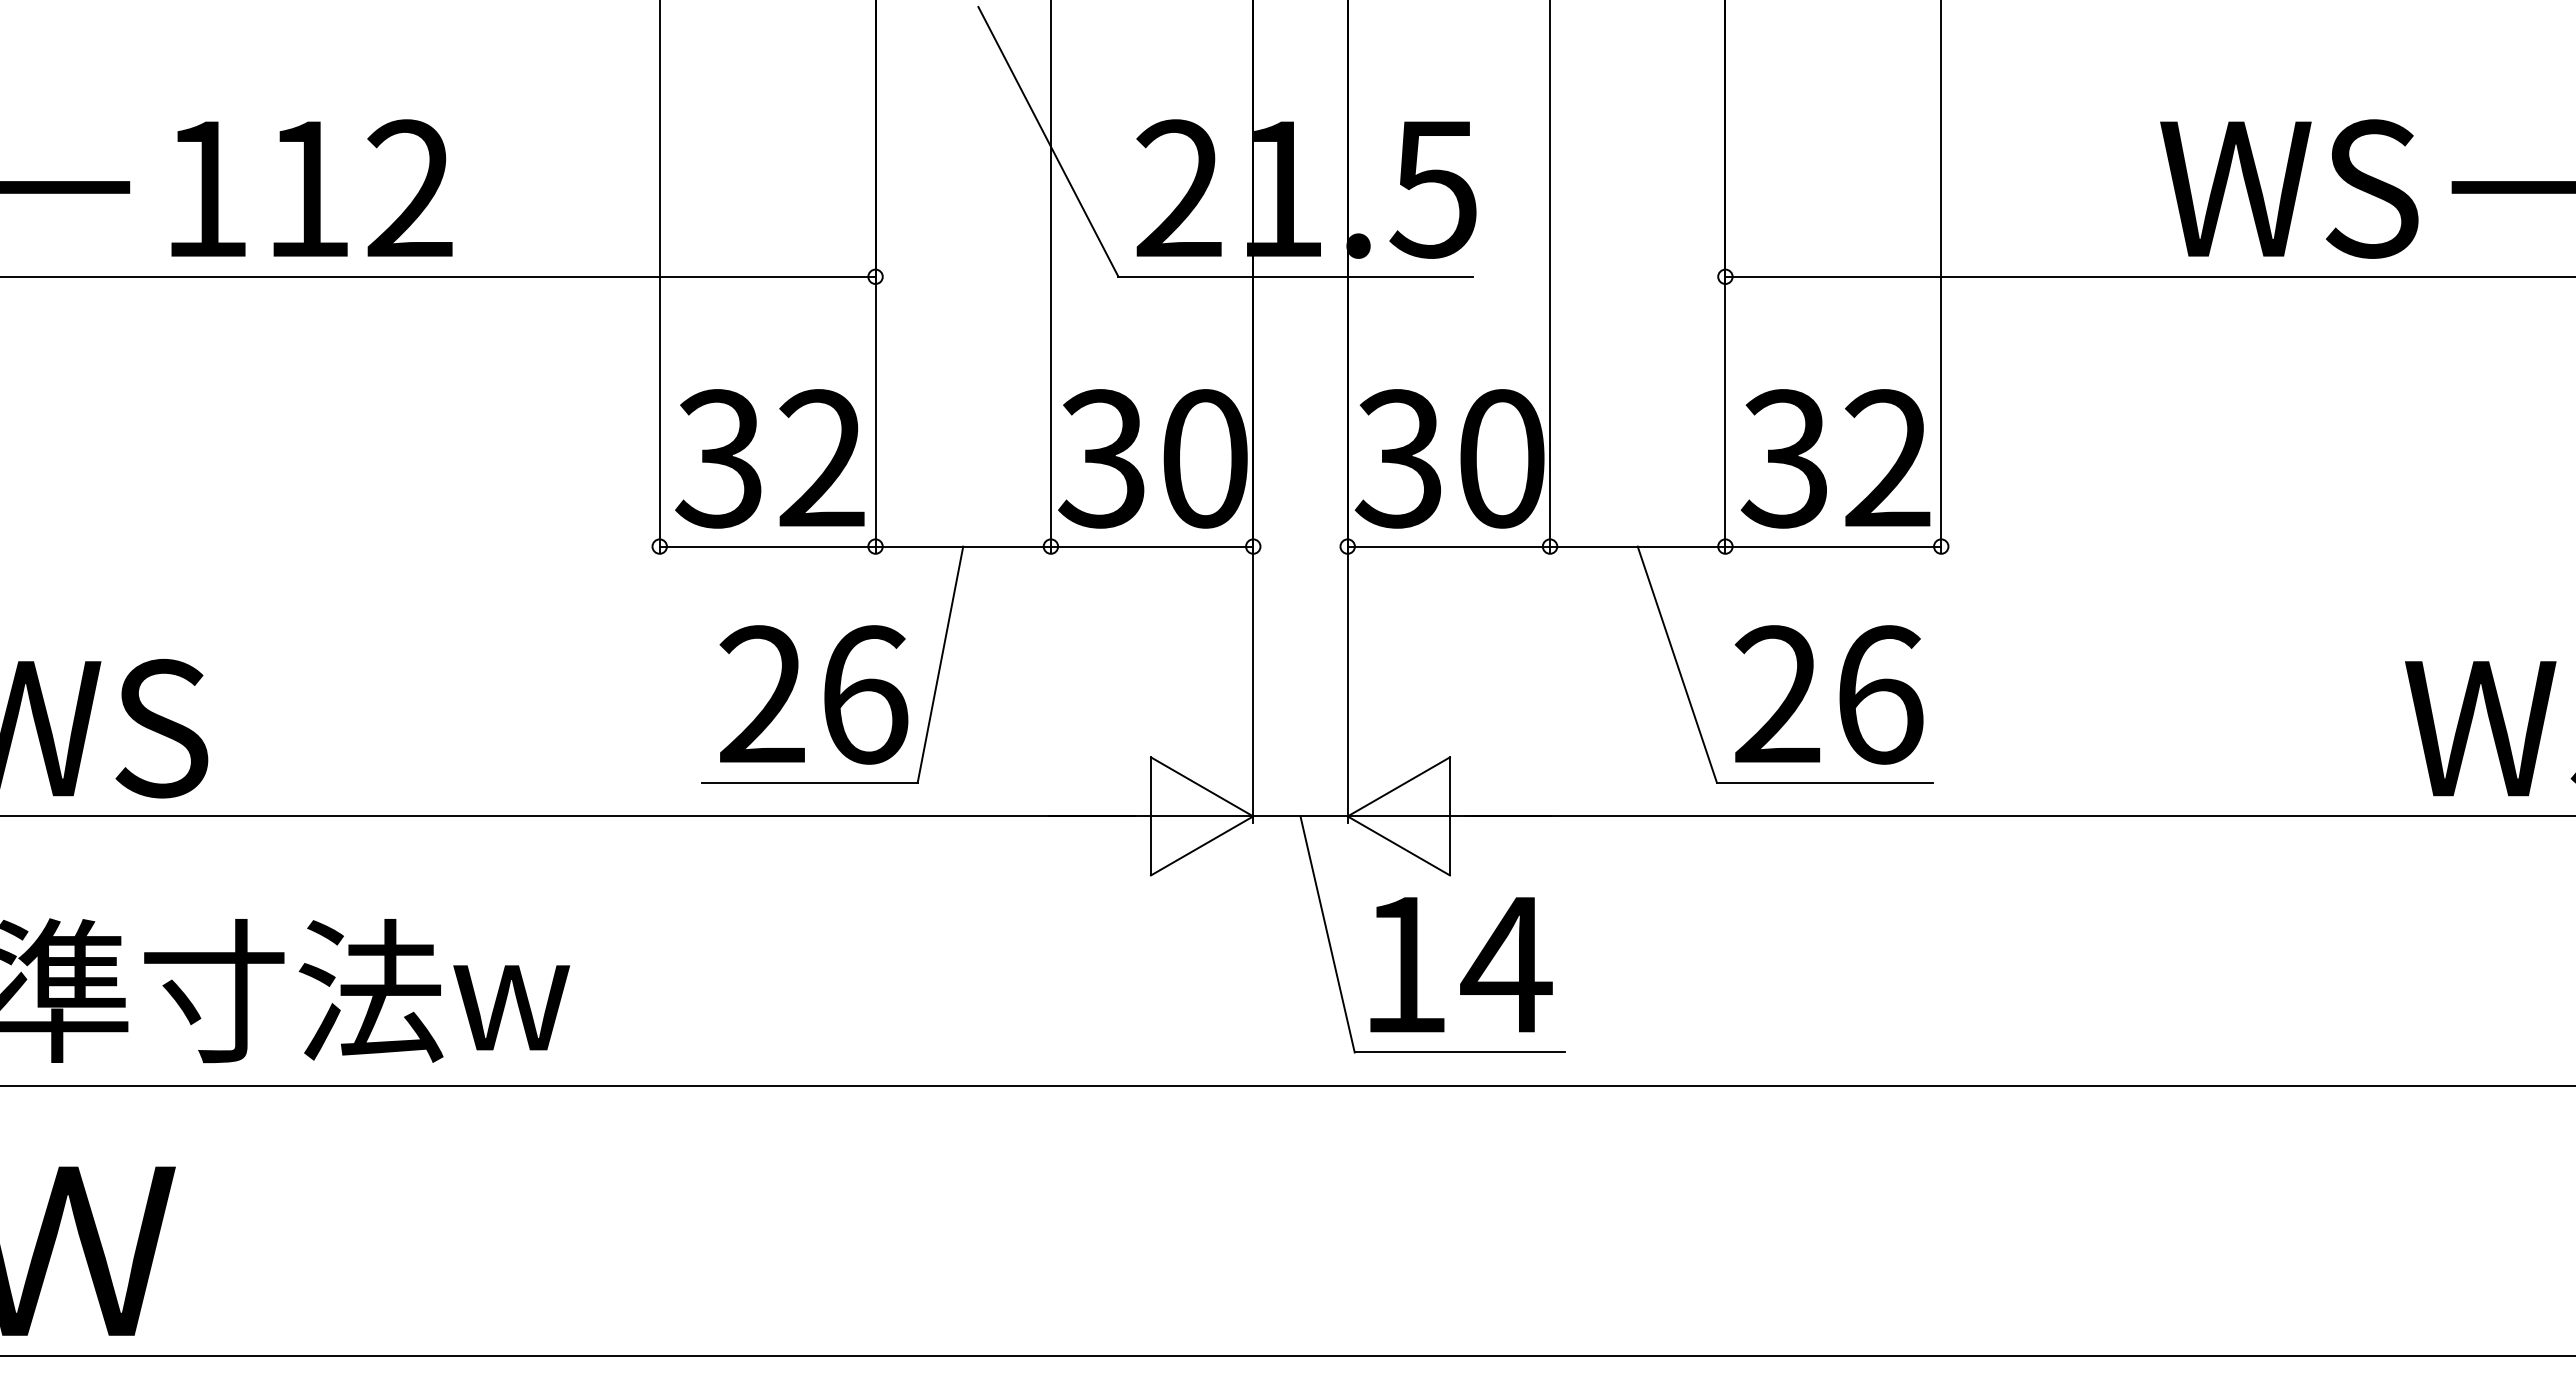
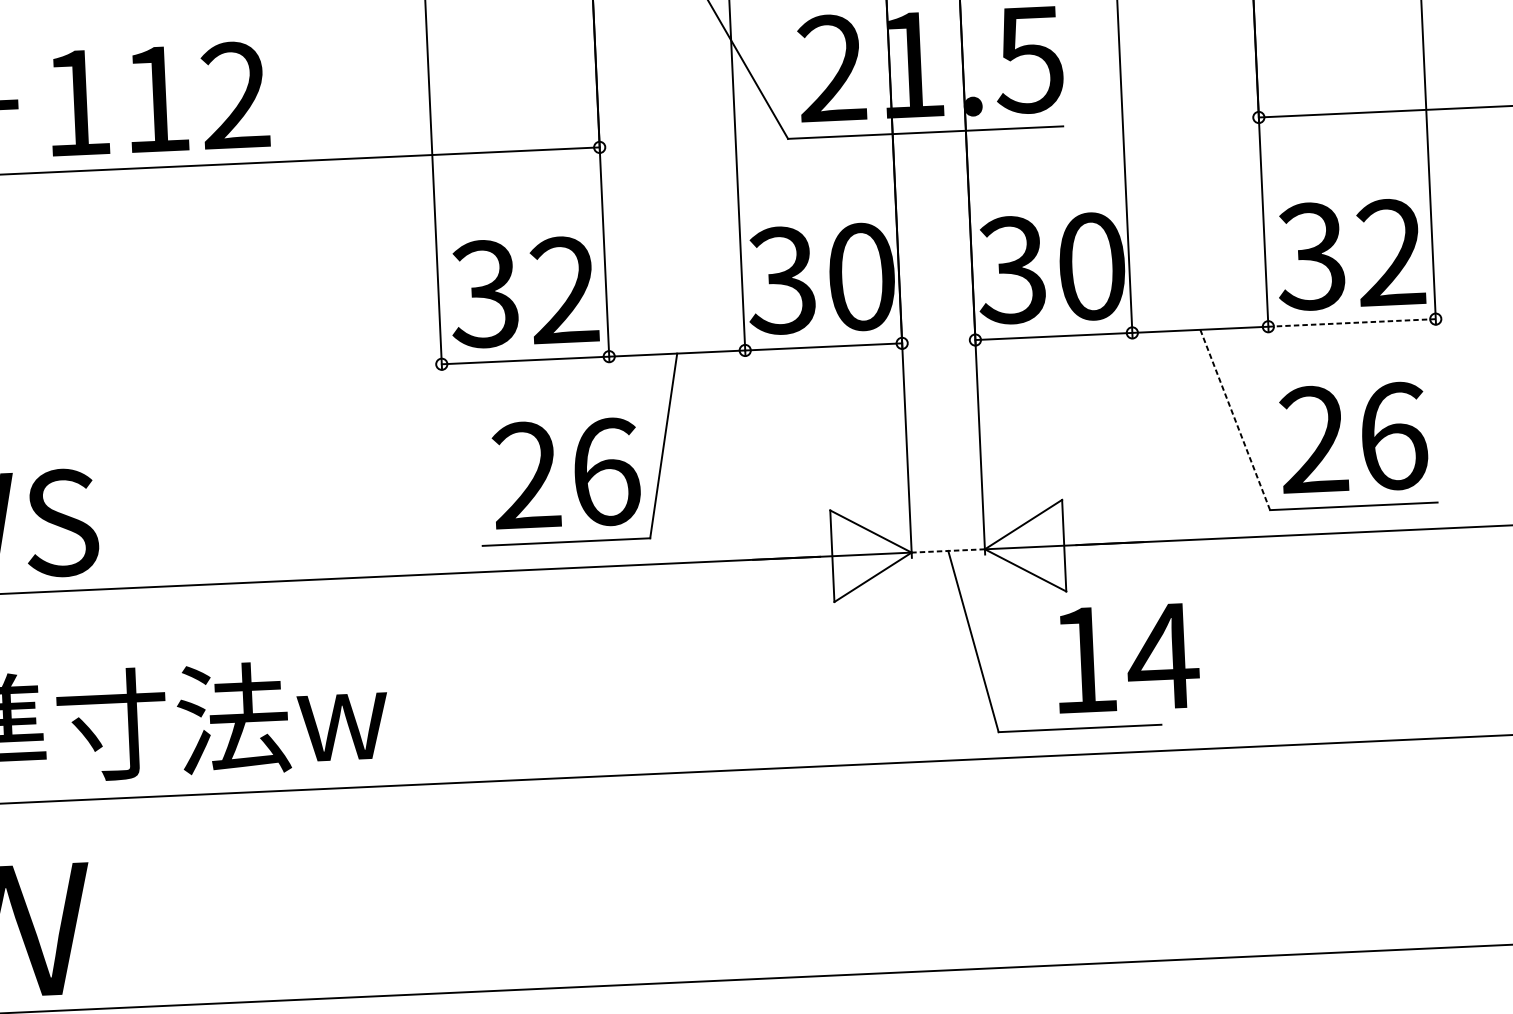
line: (1833, 546) -> (1352, 322), solid -> dashed
line: (1677, 664) -> (1235, 419), solid -> dashed
line: (1299, 816) -> (947, 551), solid -> dashed
text: (1461, 964) -> (1128, 657), moved

